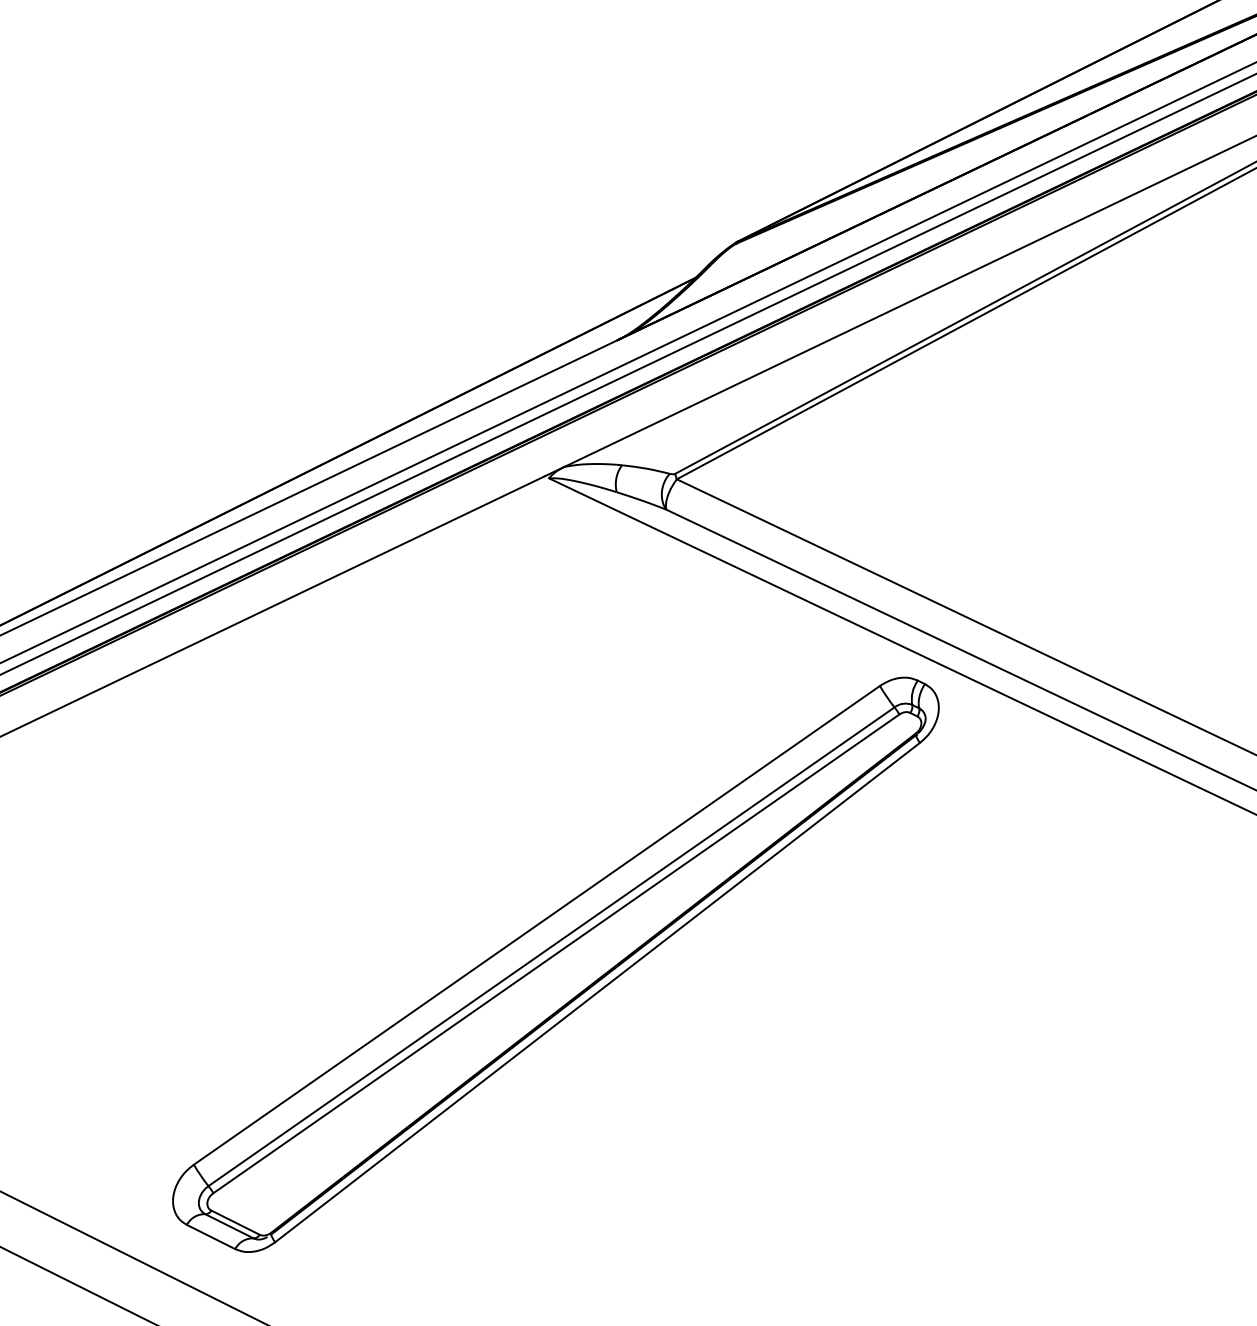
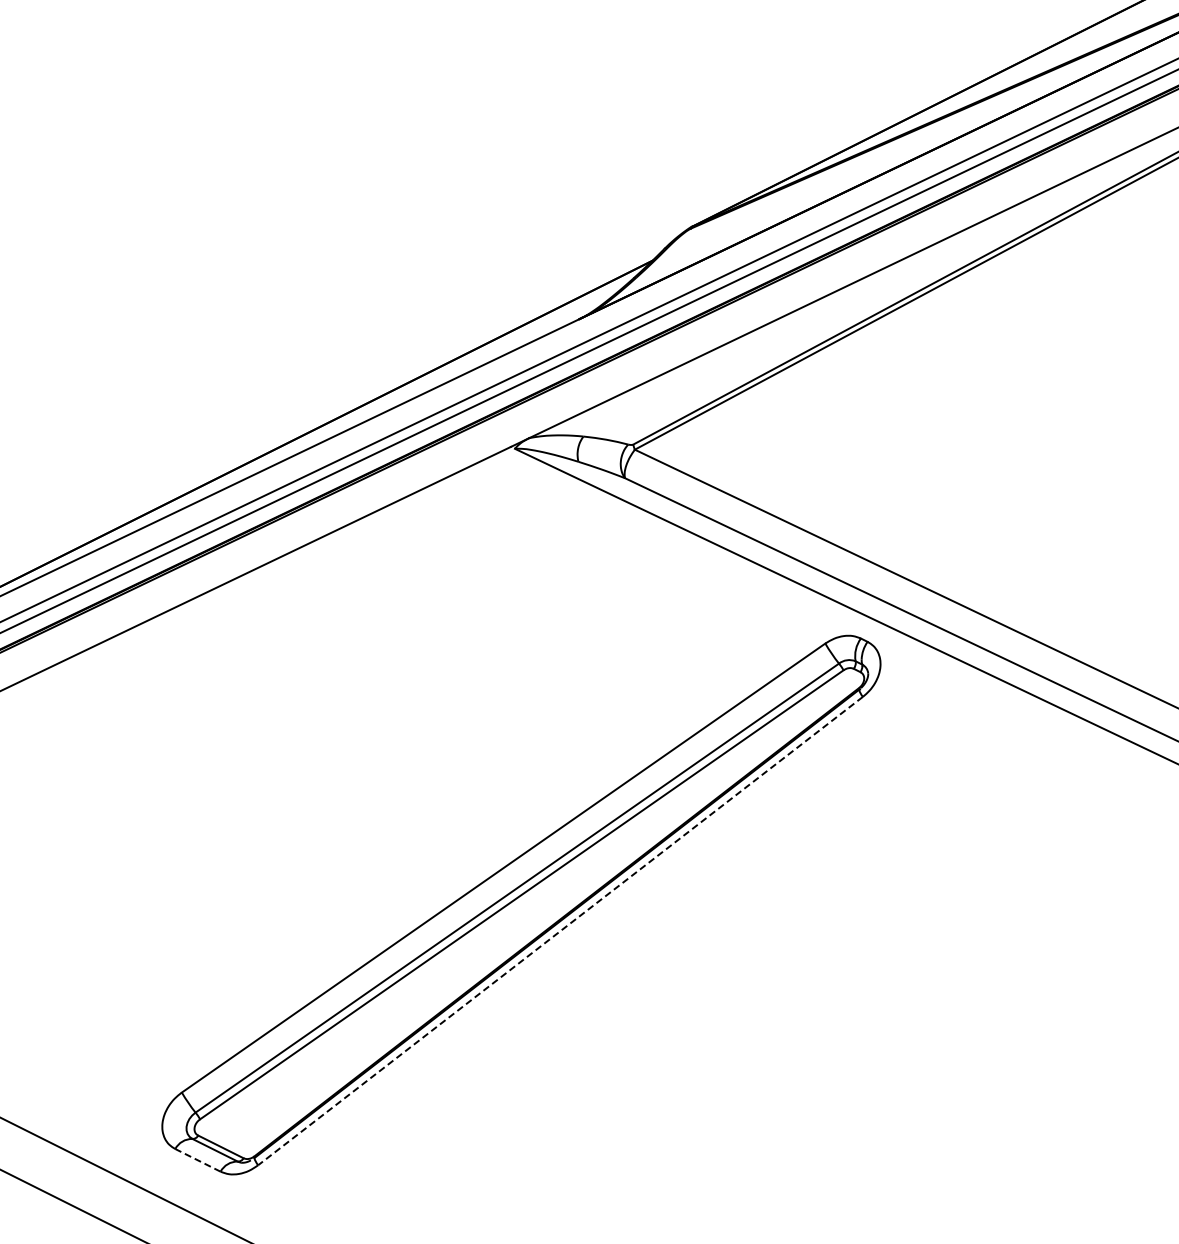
line: (597, 992) -> (560, 931), solid -> dashed
line: (210, 1237) -> (197, 1160), solid -> dashed

